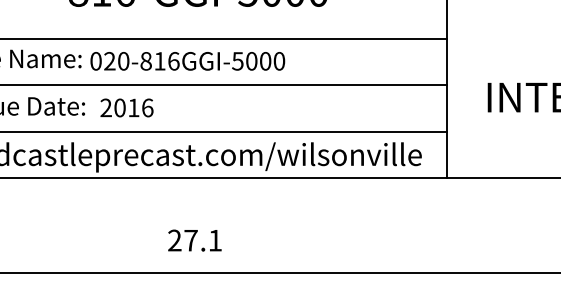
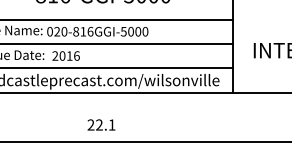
text: (191, 239) -> (99, 124), 27.1 -> 22.1

